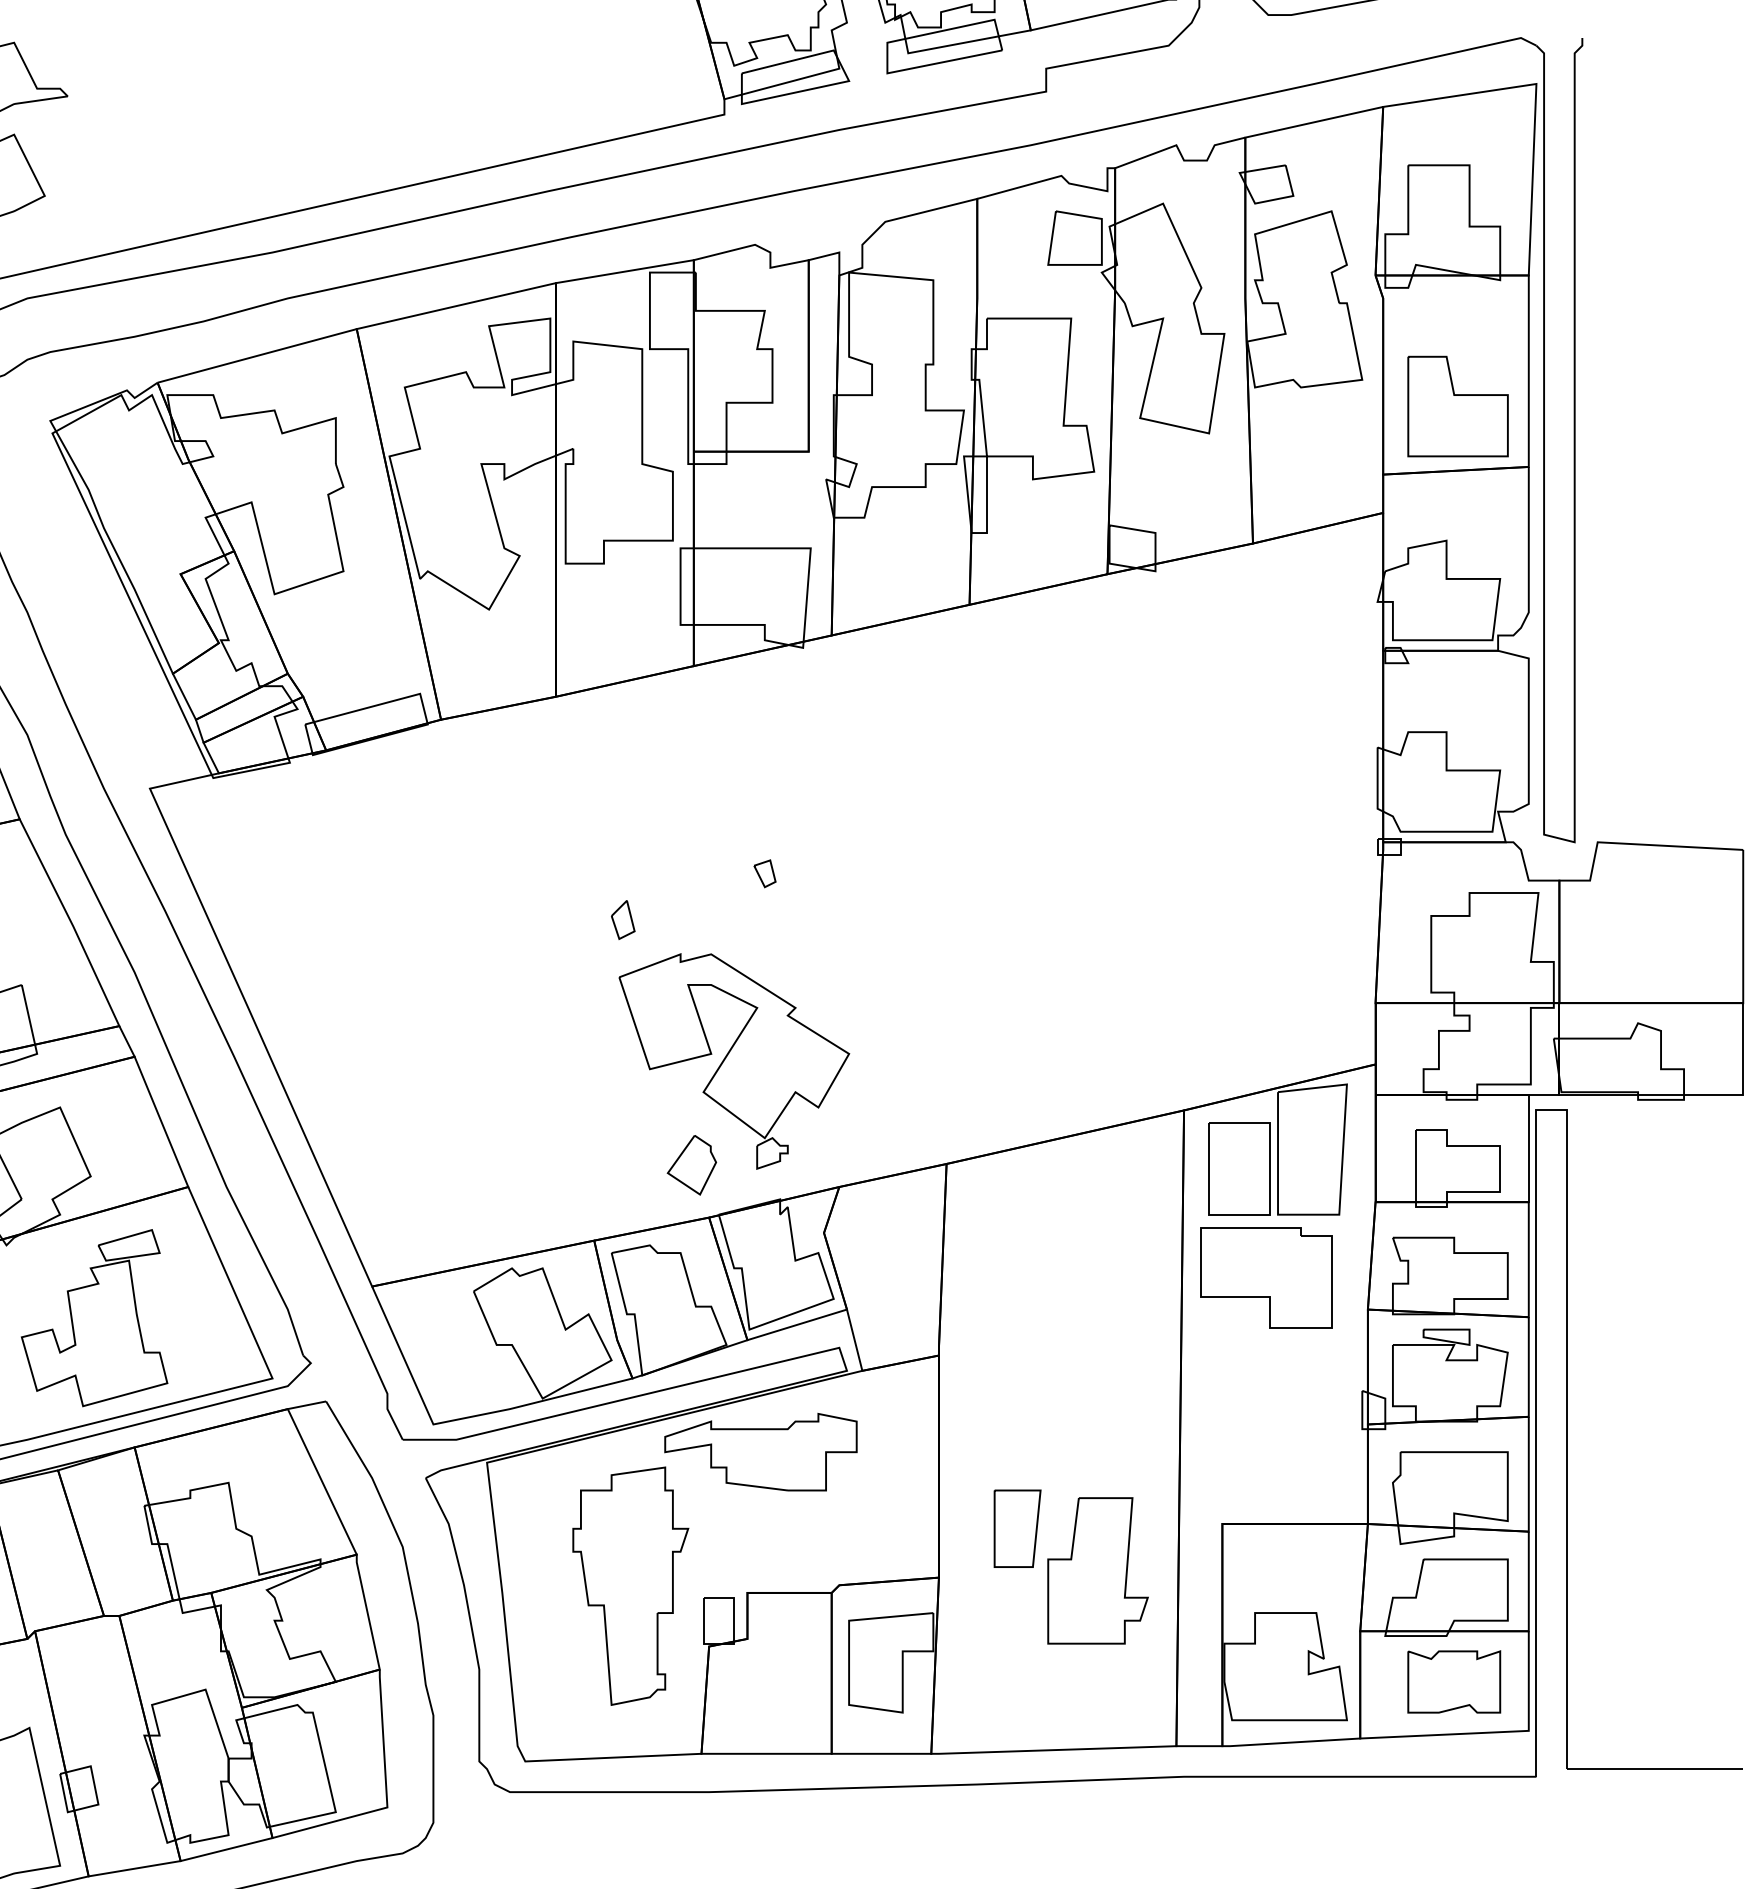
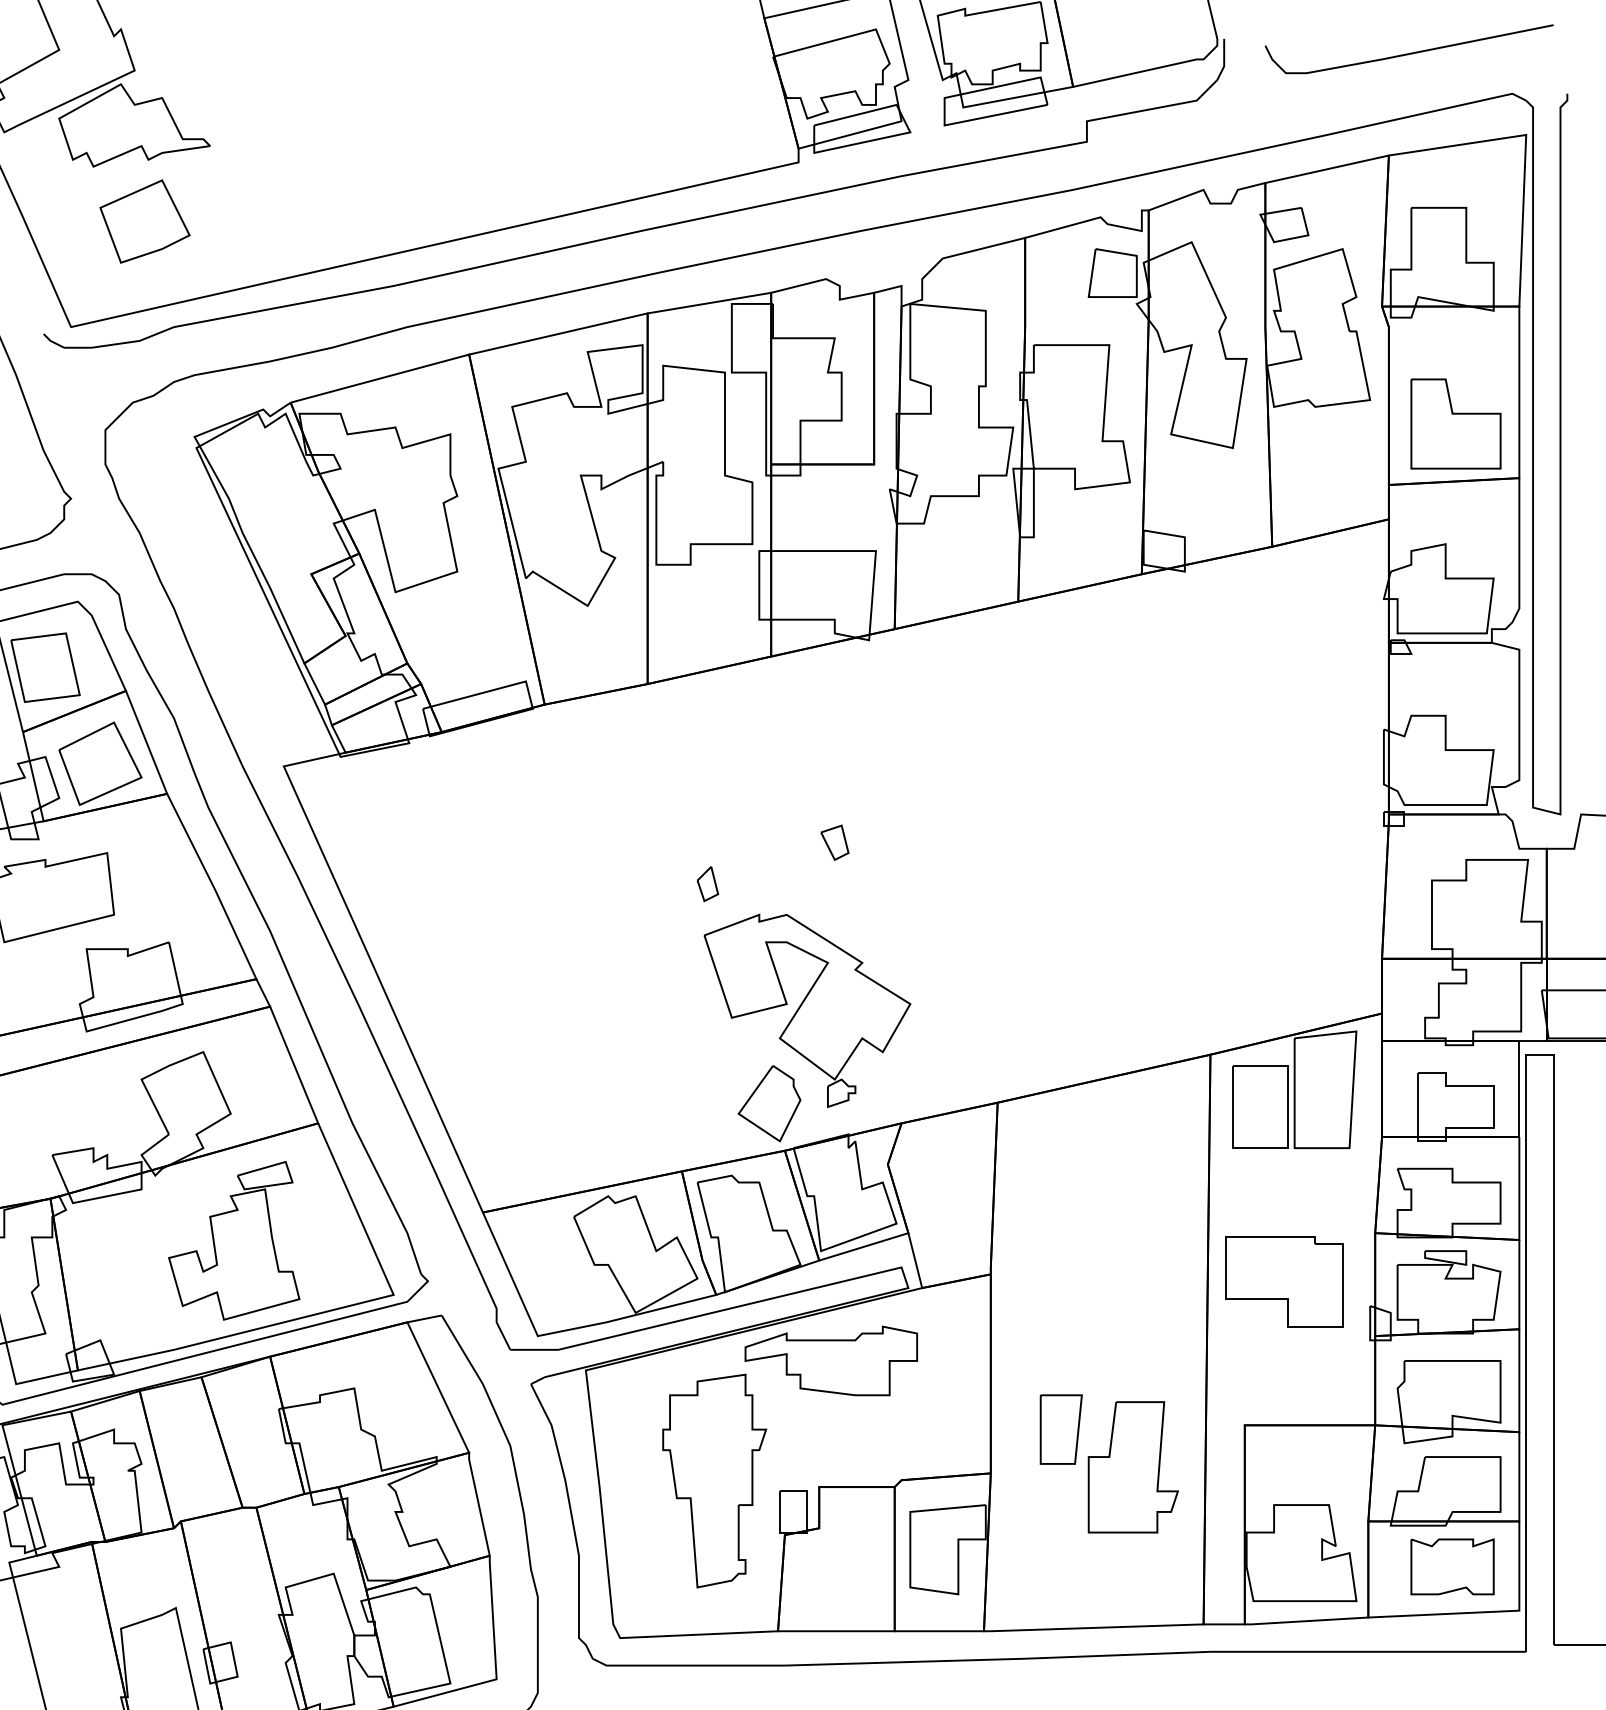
part: (764, 873) -> (834, 842), size x1.43
part: (691, 1164) -> (769, 1103), size x1.43
part: (1266, 1277) -> (1284, 1281), moved

